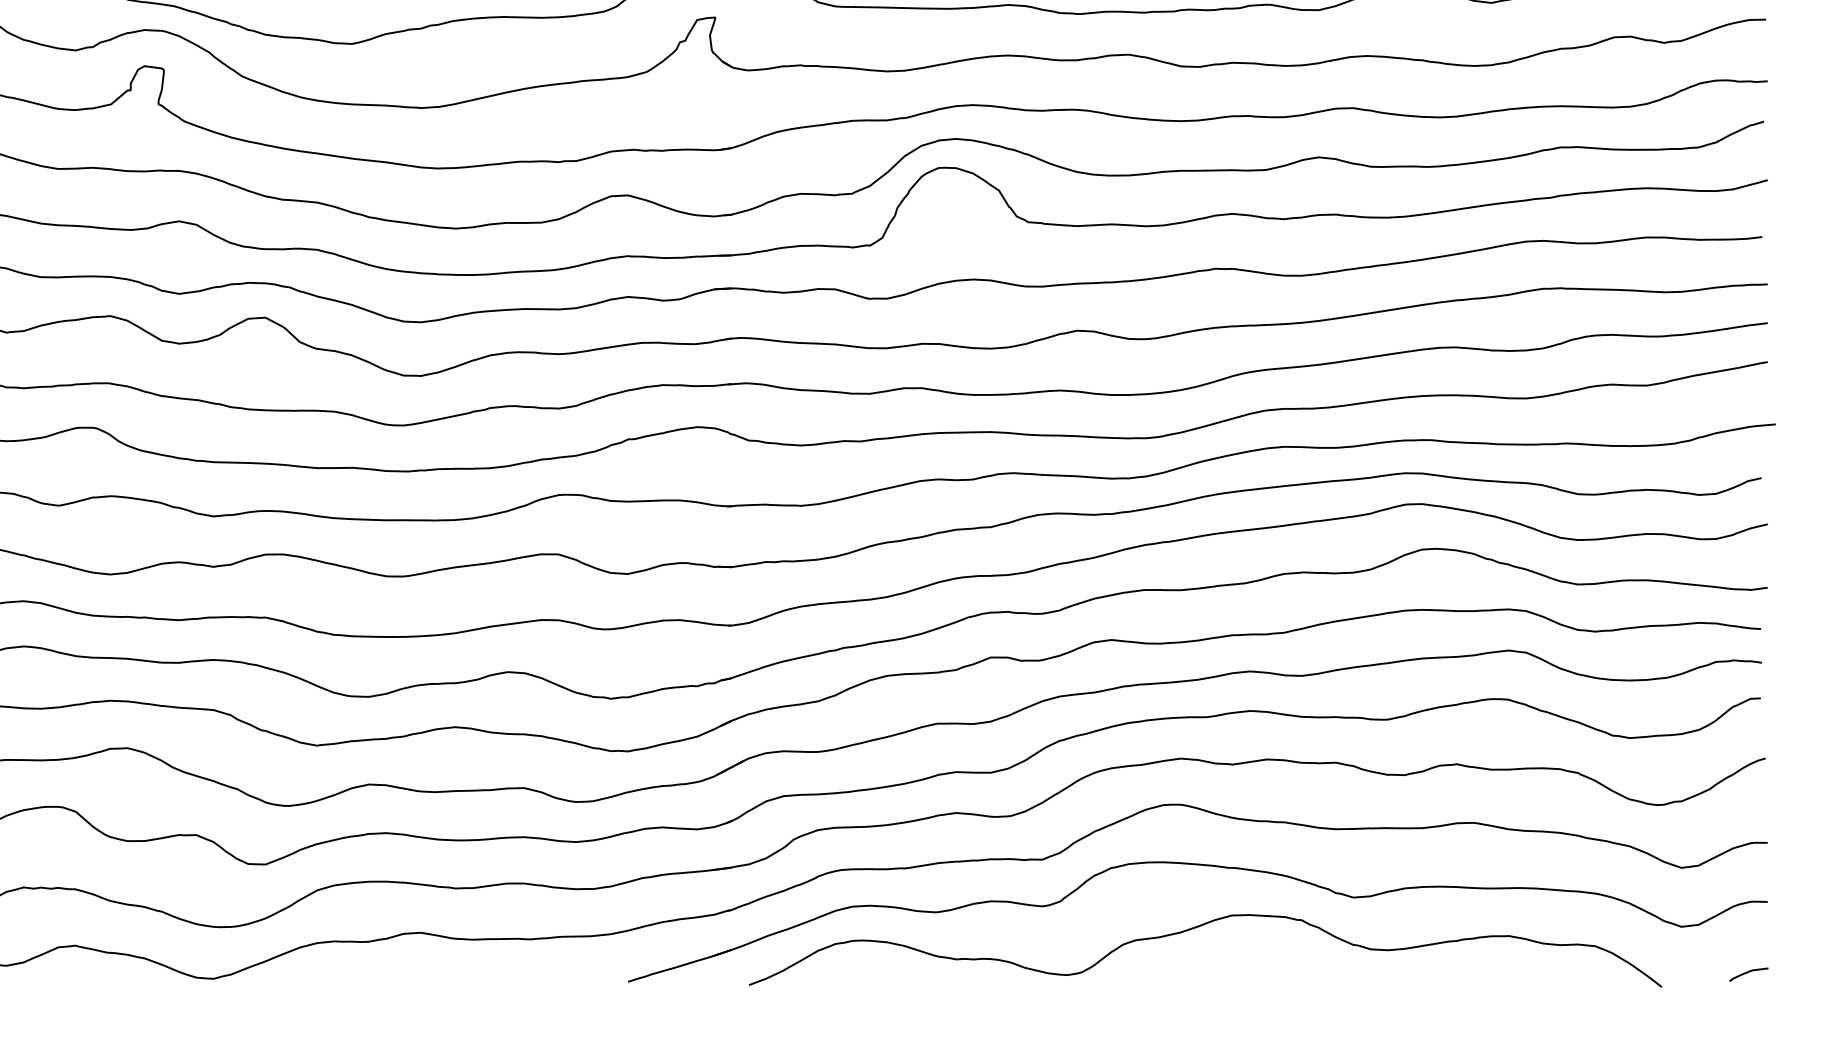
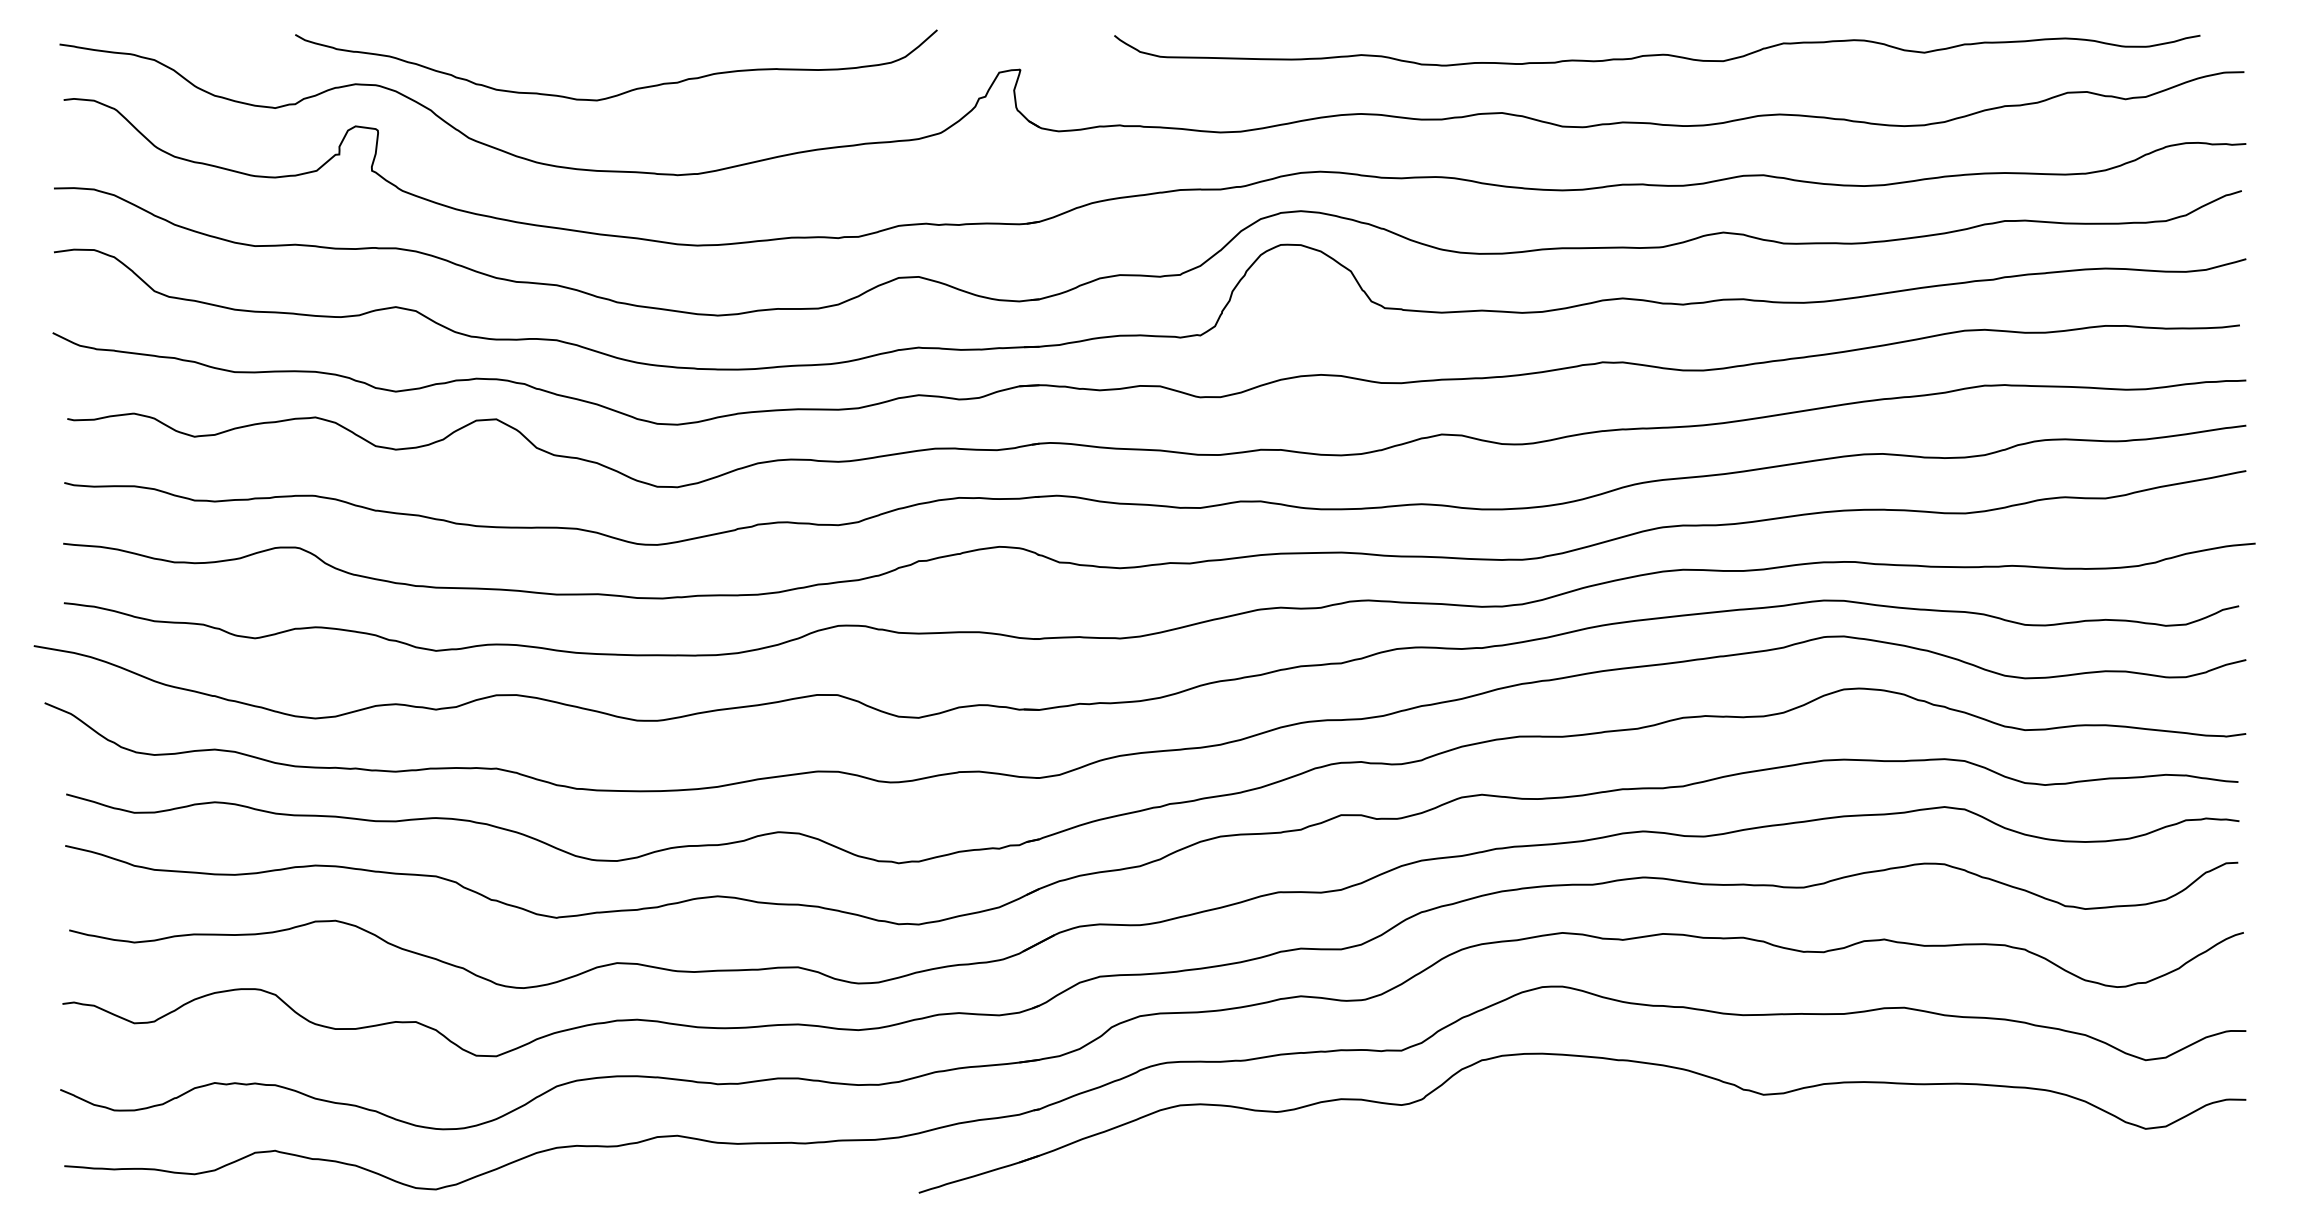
curve: (1198, 927) -> (1583, 1129), removed
curve: (1749, 972) -> (2224, 1182), removed

